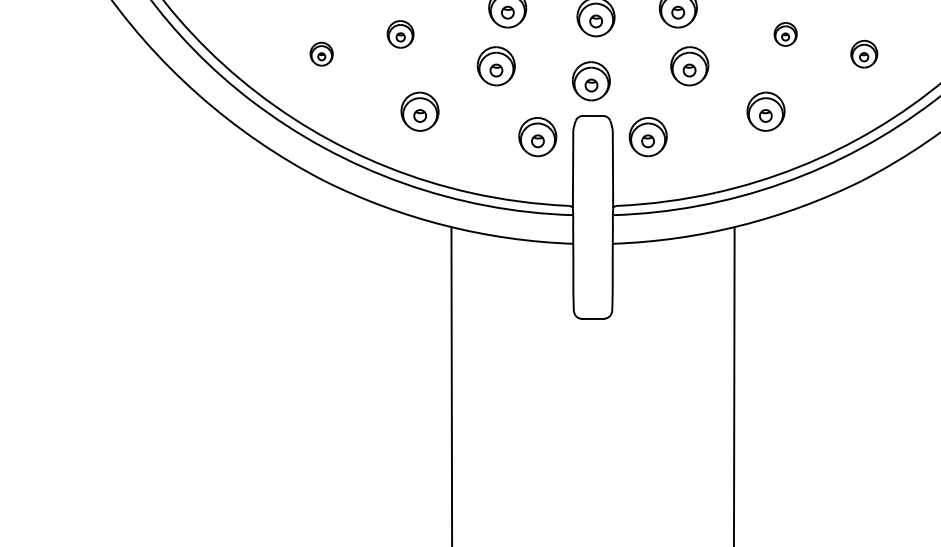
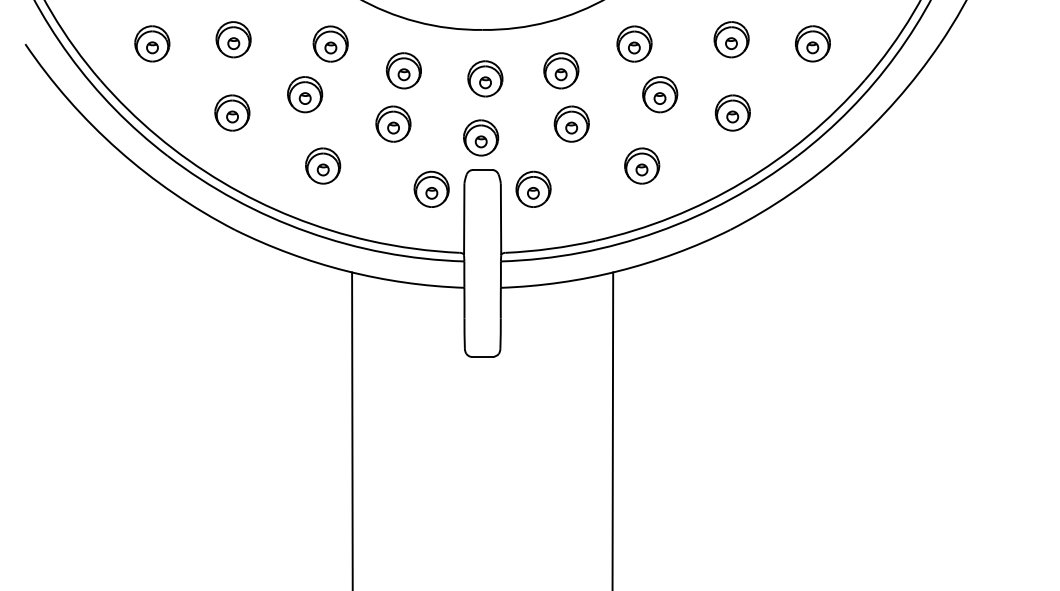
part: (400, 34) -> (305, 94), size x1.43
part: (785, 34) -> (660, 94), size x1.67
part: (321, 53) -> (232, 112), size x1.67
part: (864, 53) -> (732, 112), size x1.43

